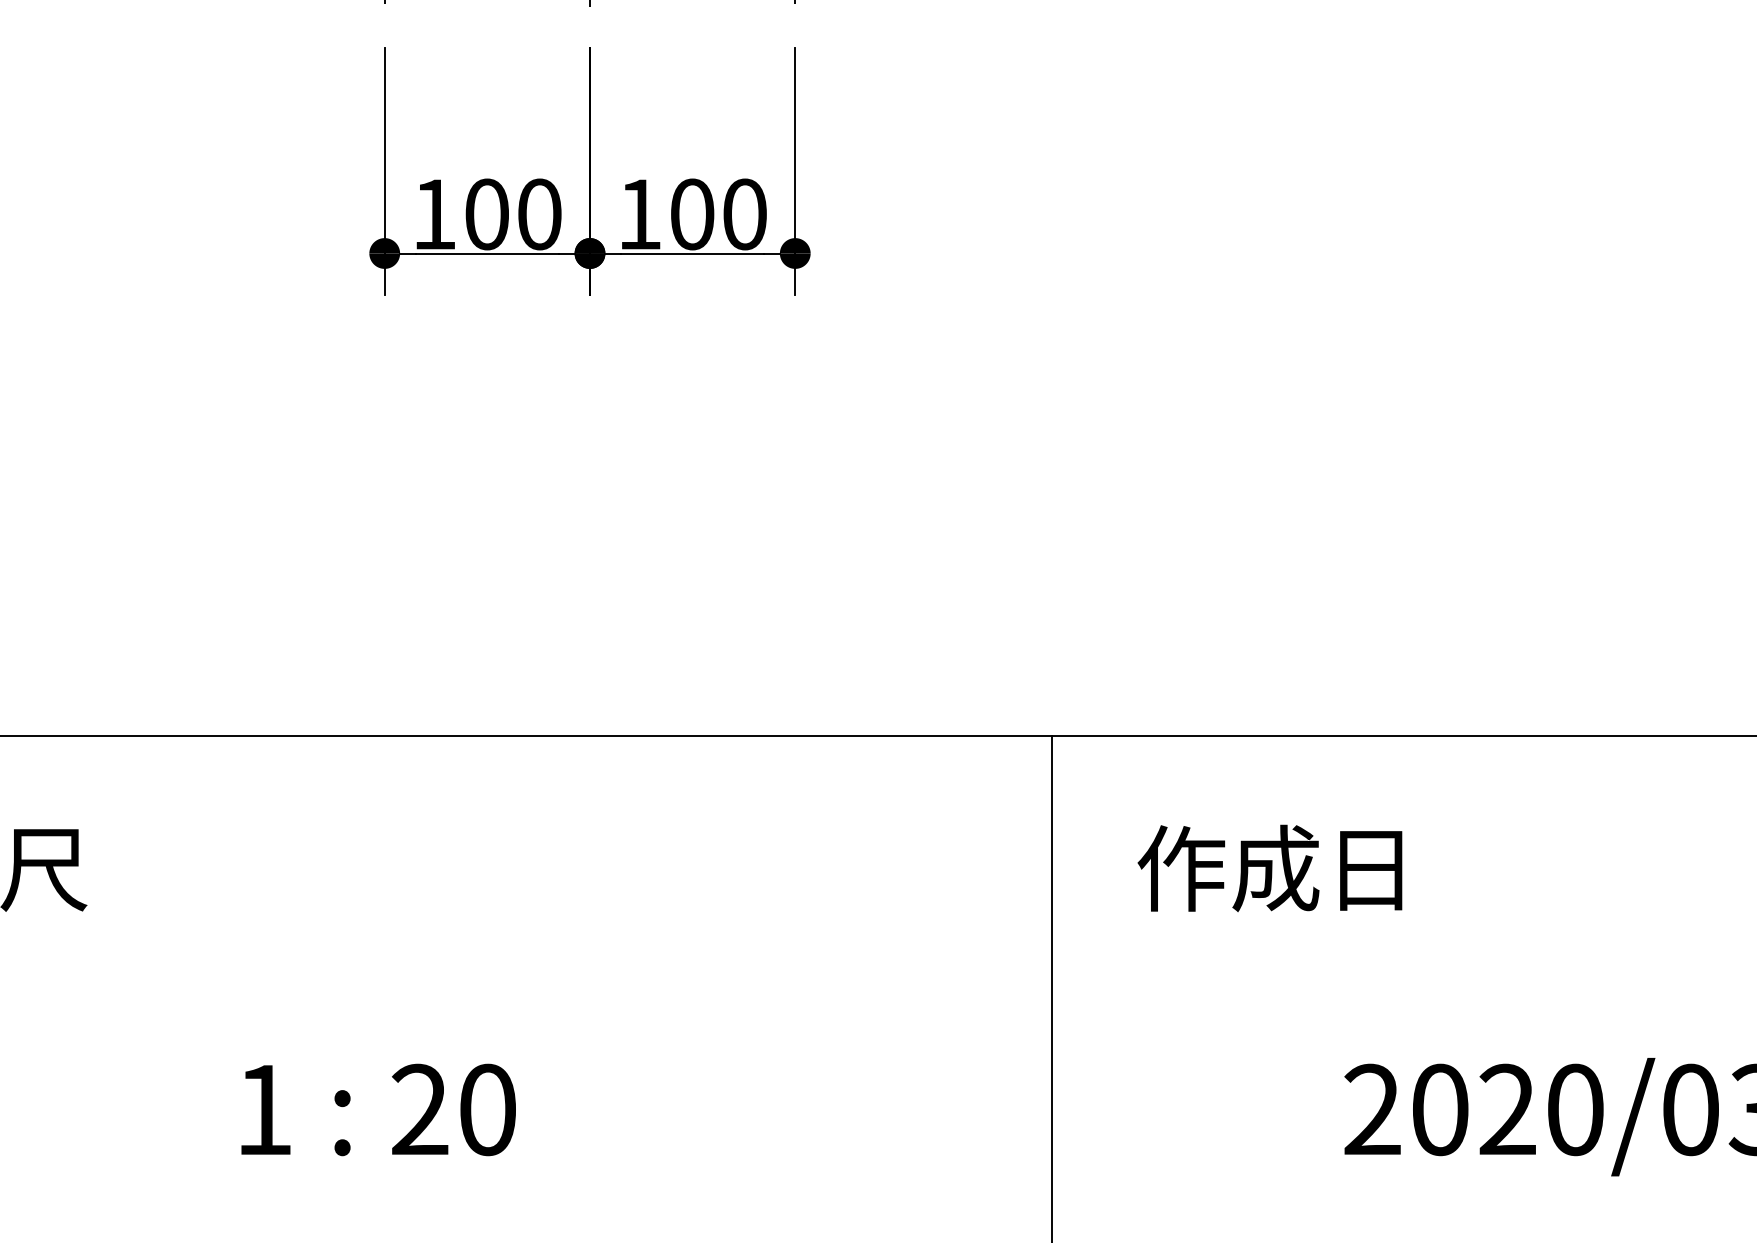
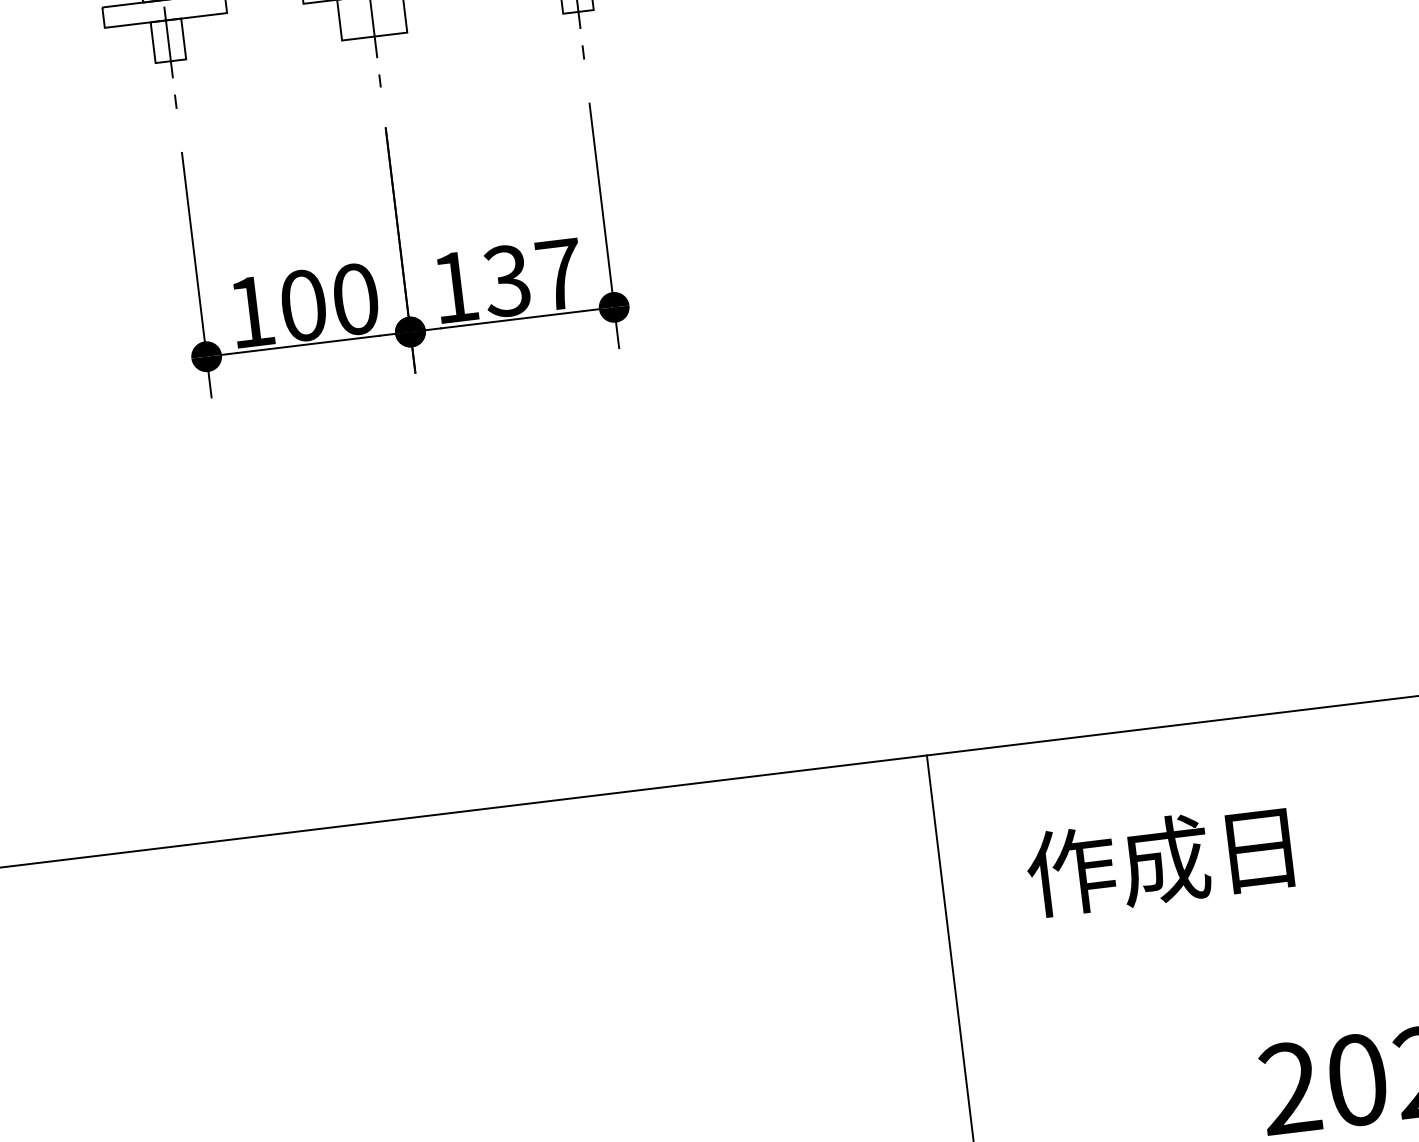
text: (717, 214) -> (532, 278), 100 -> 137

